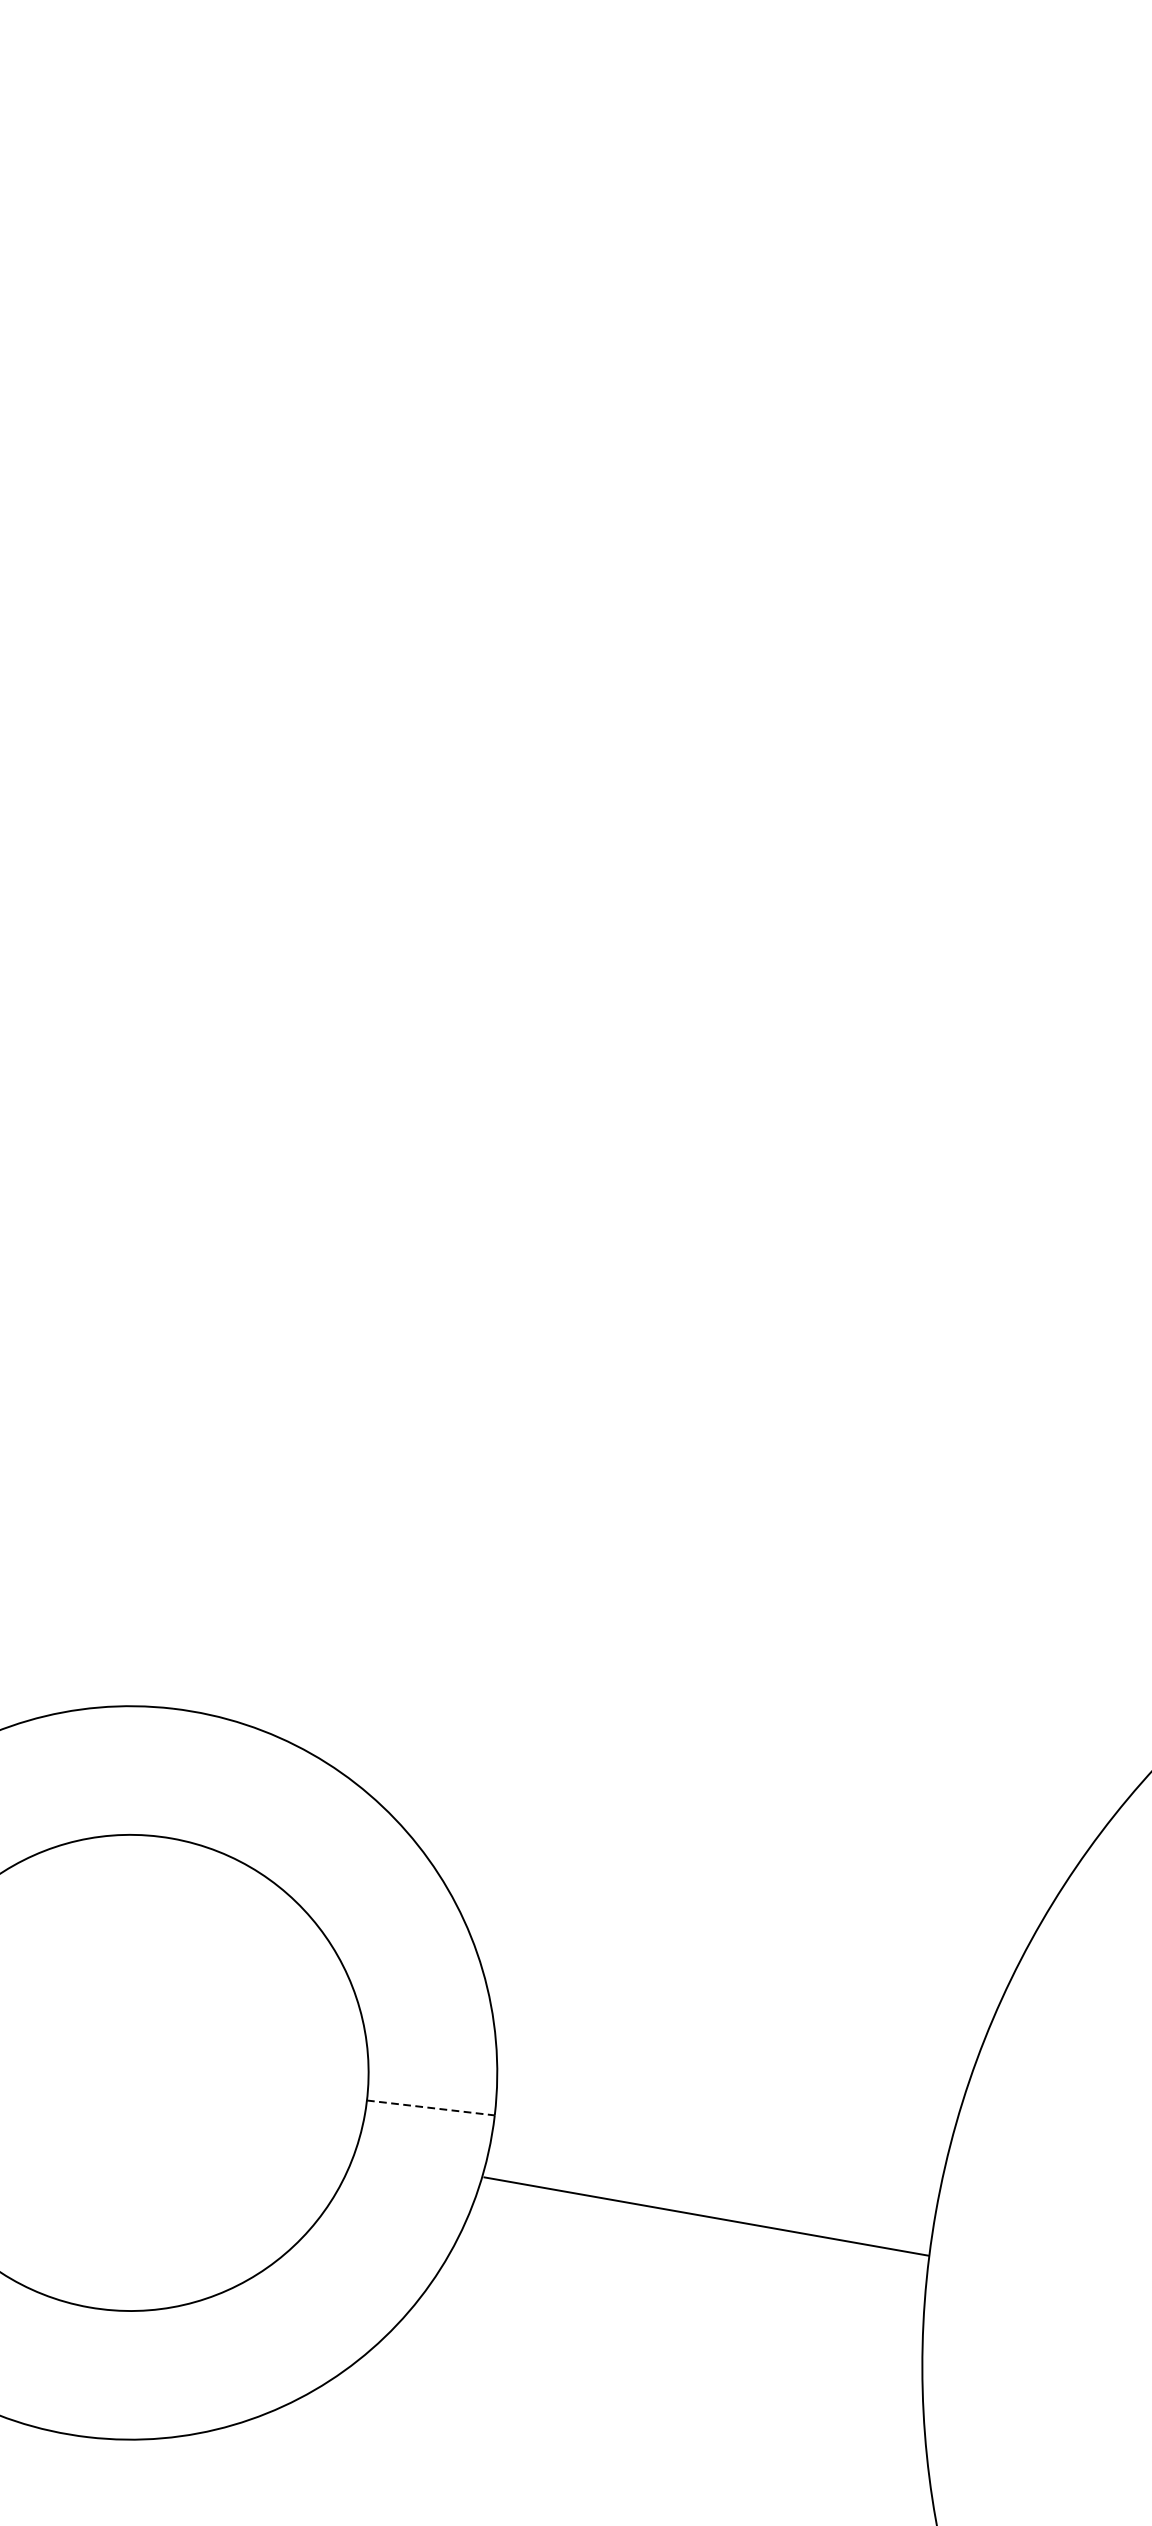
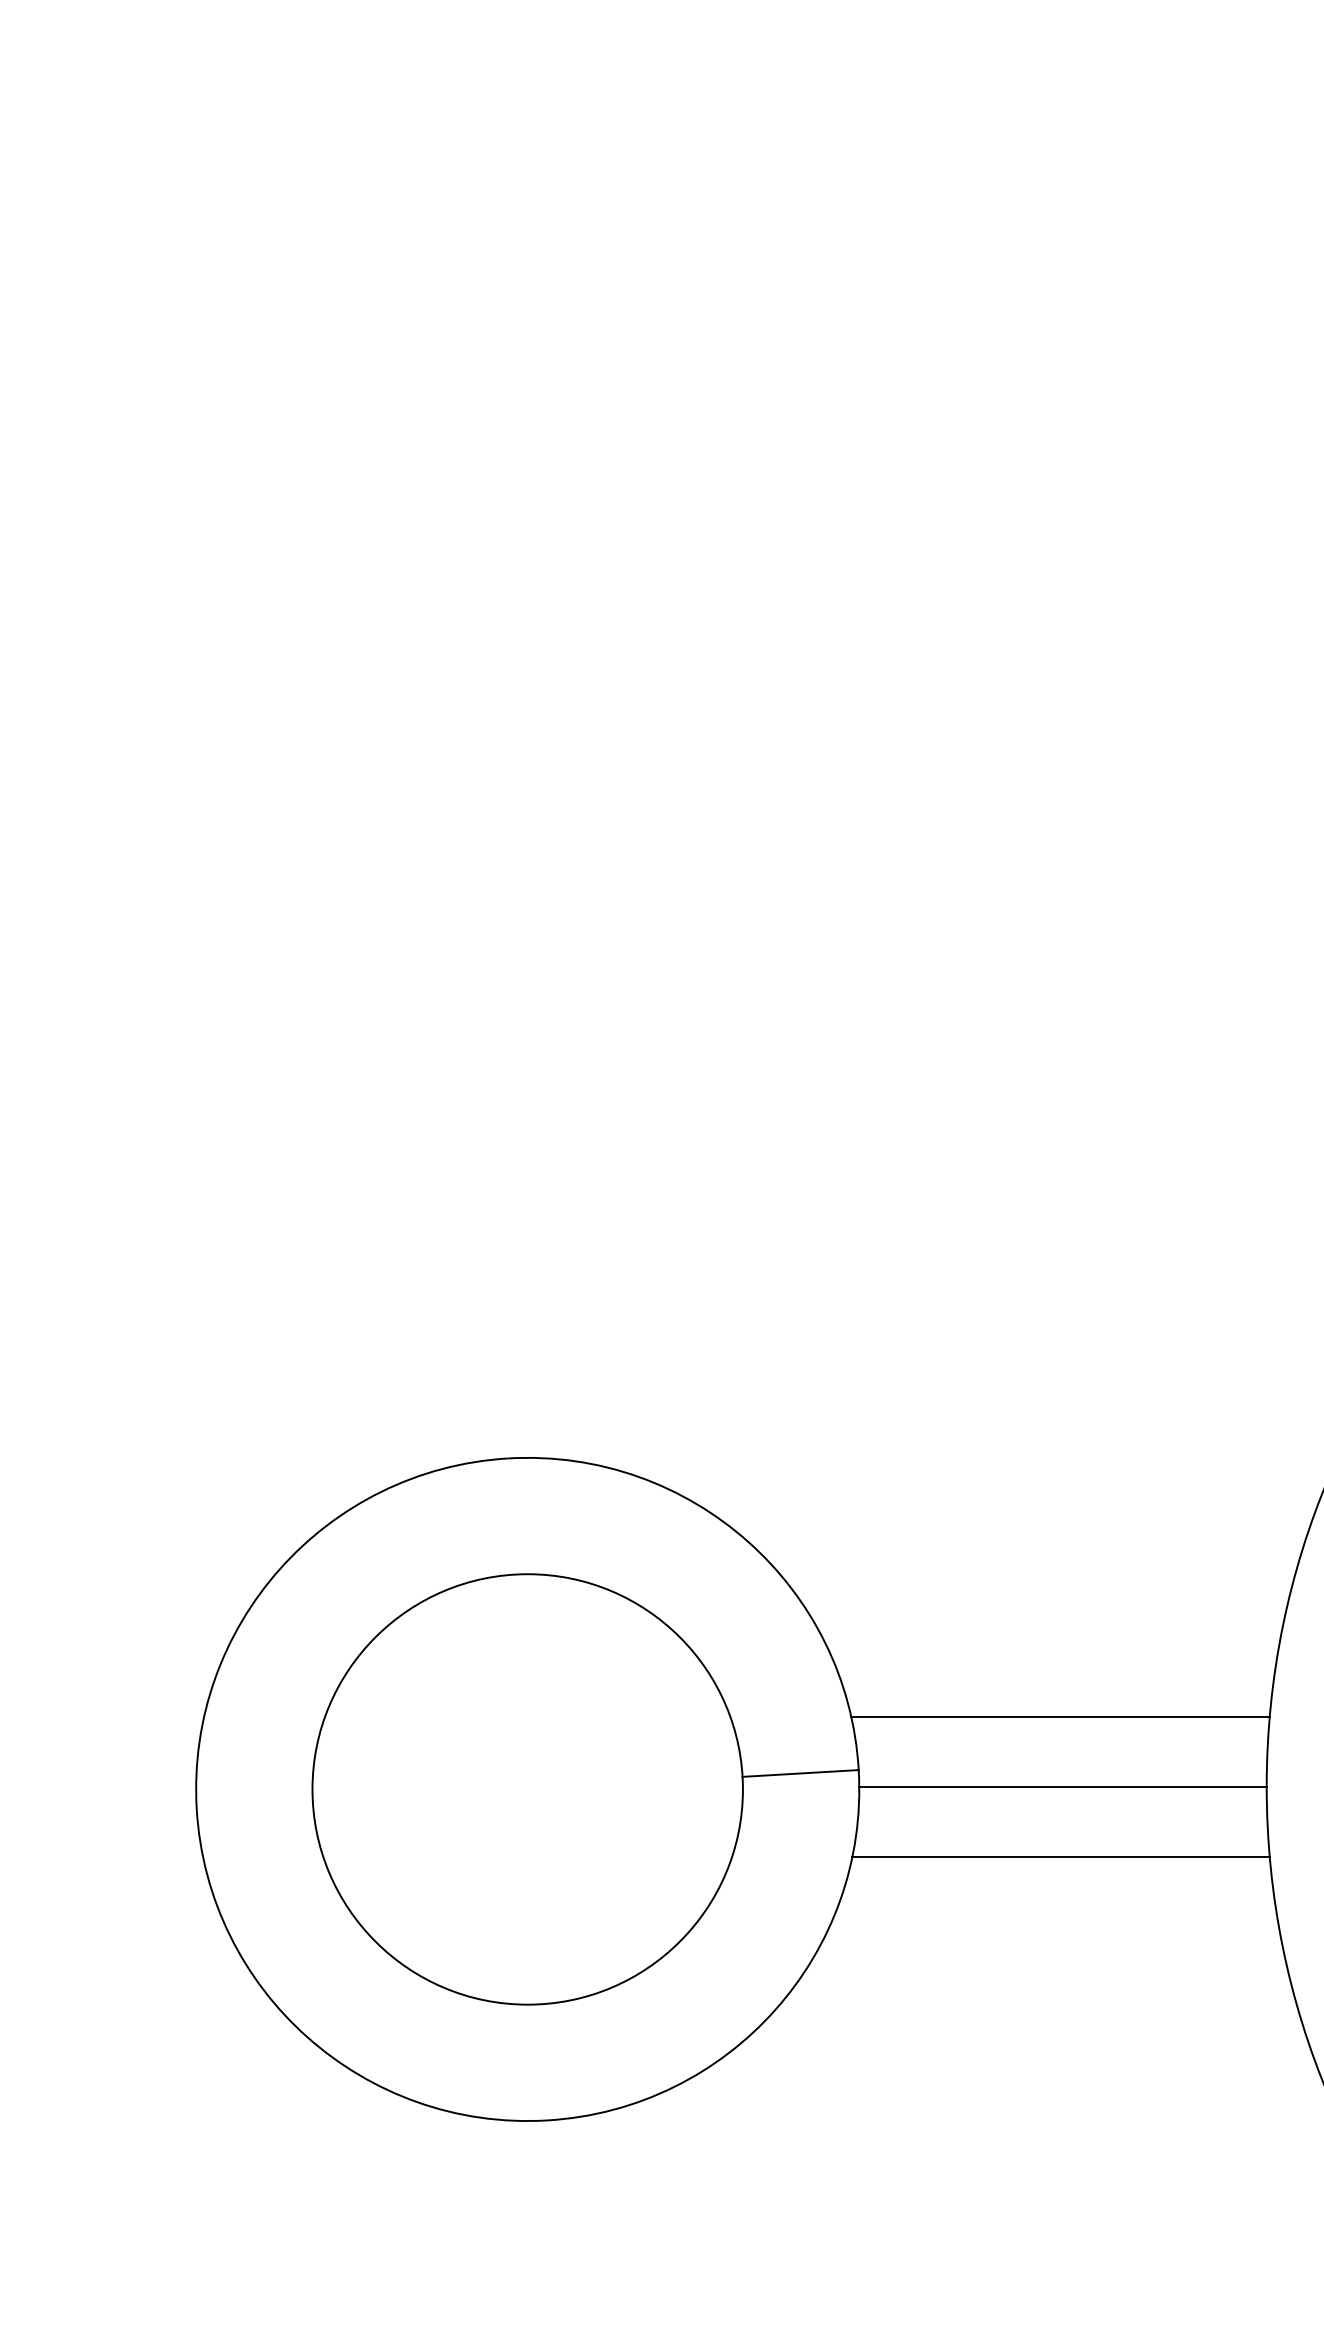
line: (724, 2095) -> (1060, 1716), added
line: (431, 2108) -> (801, 1773), dashed -> solid
line: (705, 2216) -> (1062, 1786), moved
line: (697, 2249) -> (1060, 1857), added

